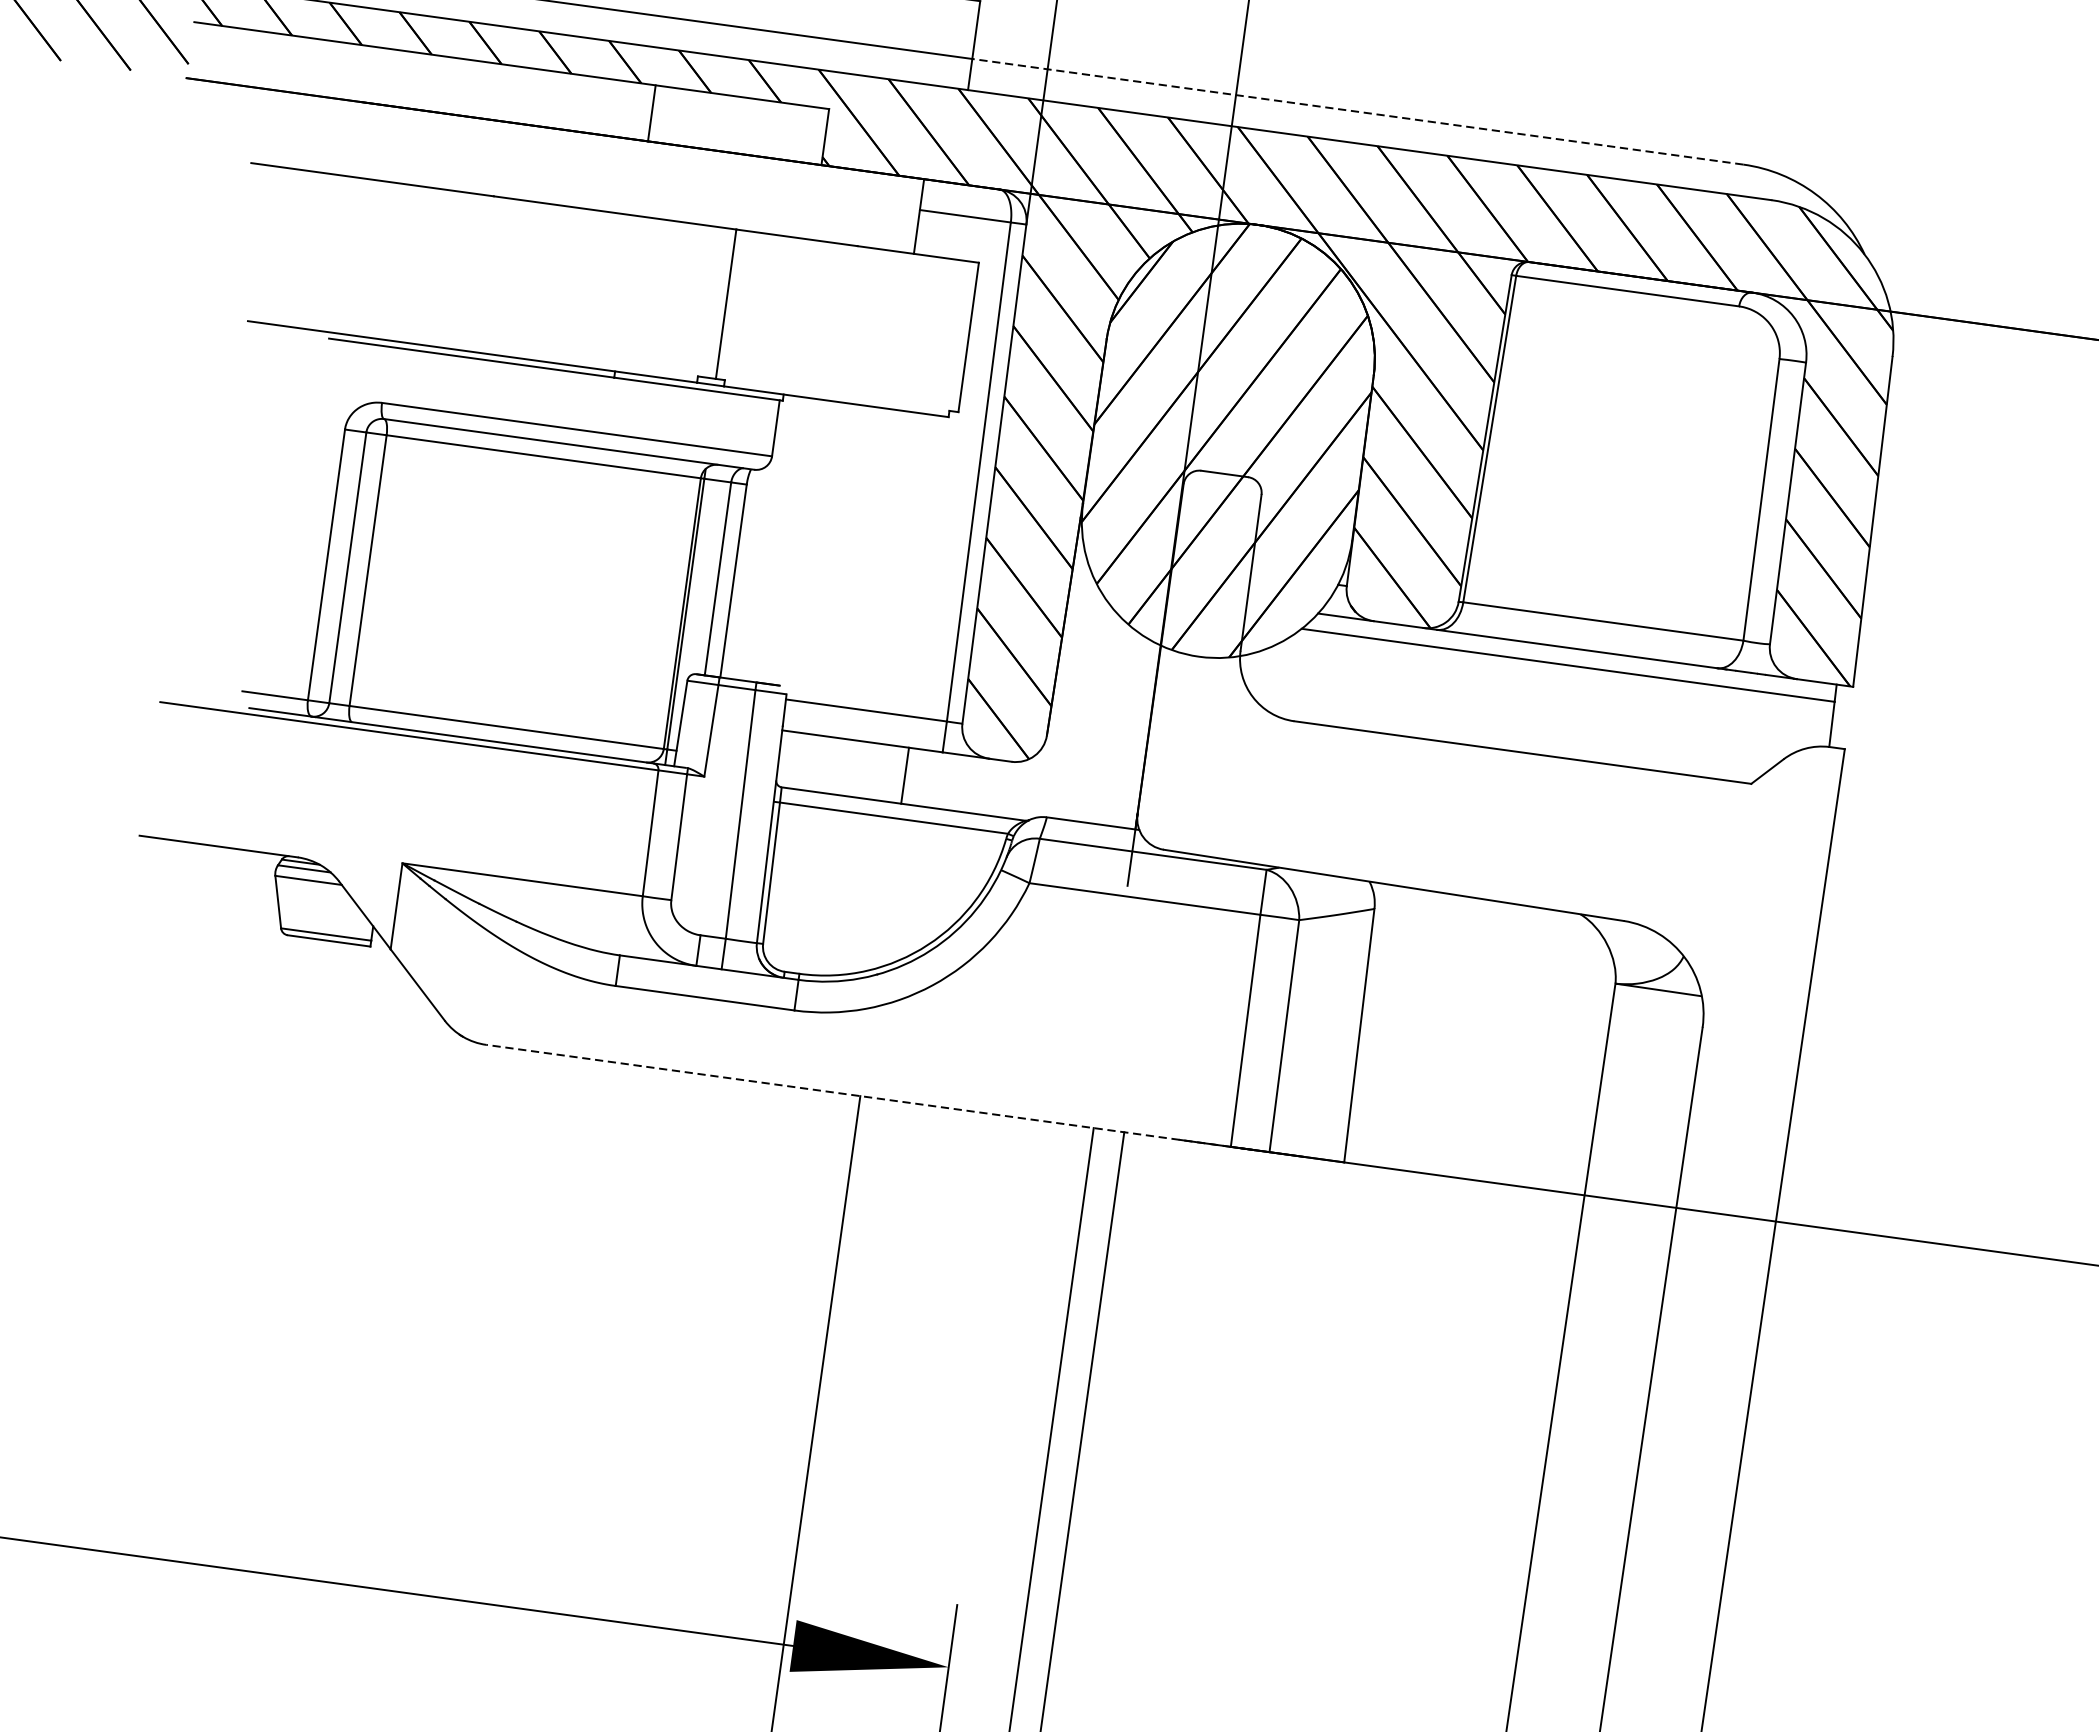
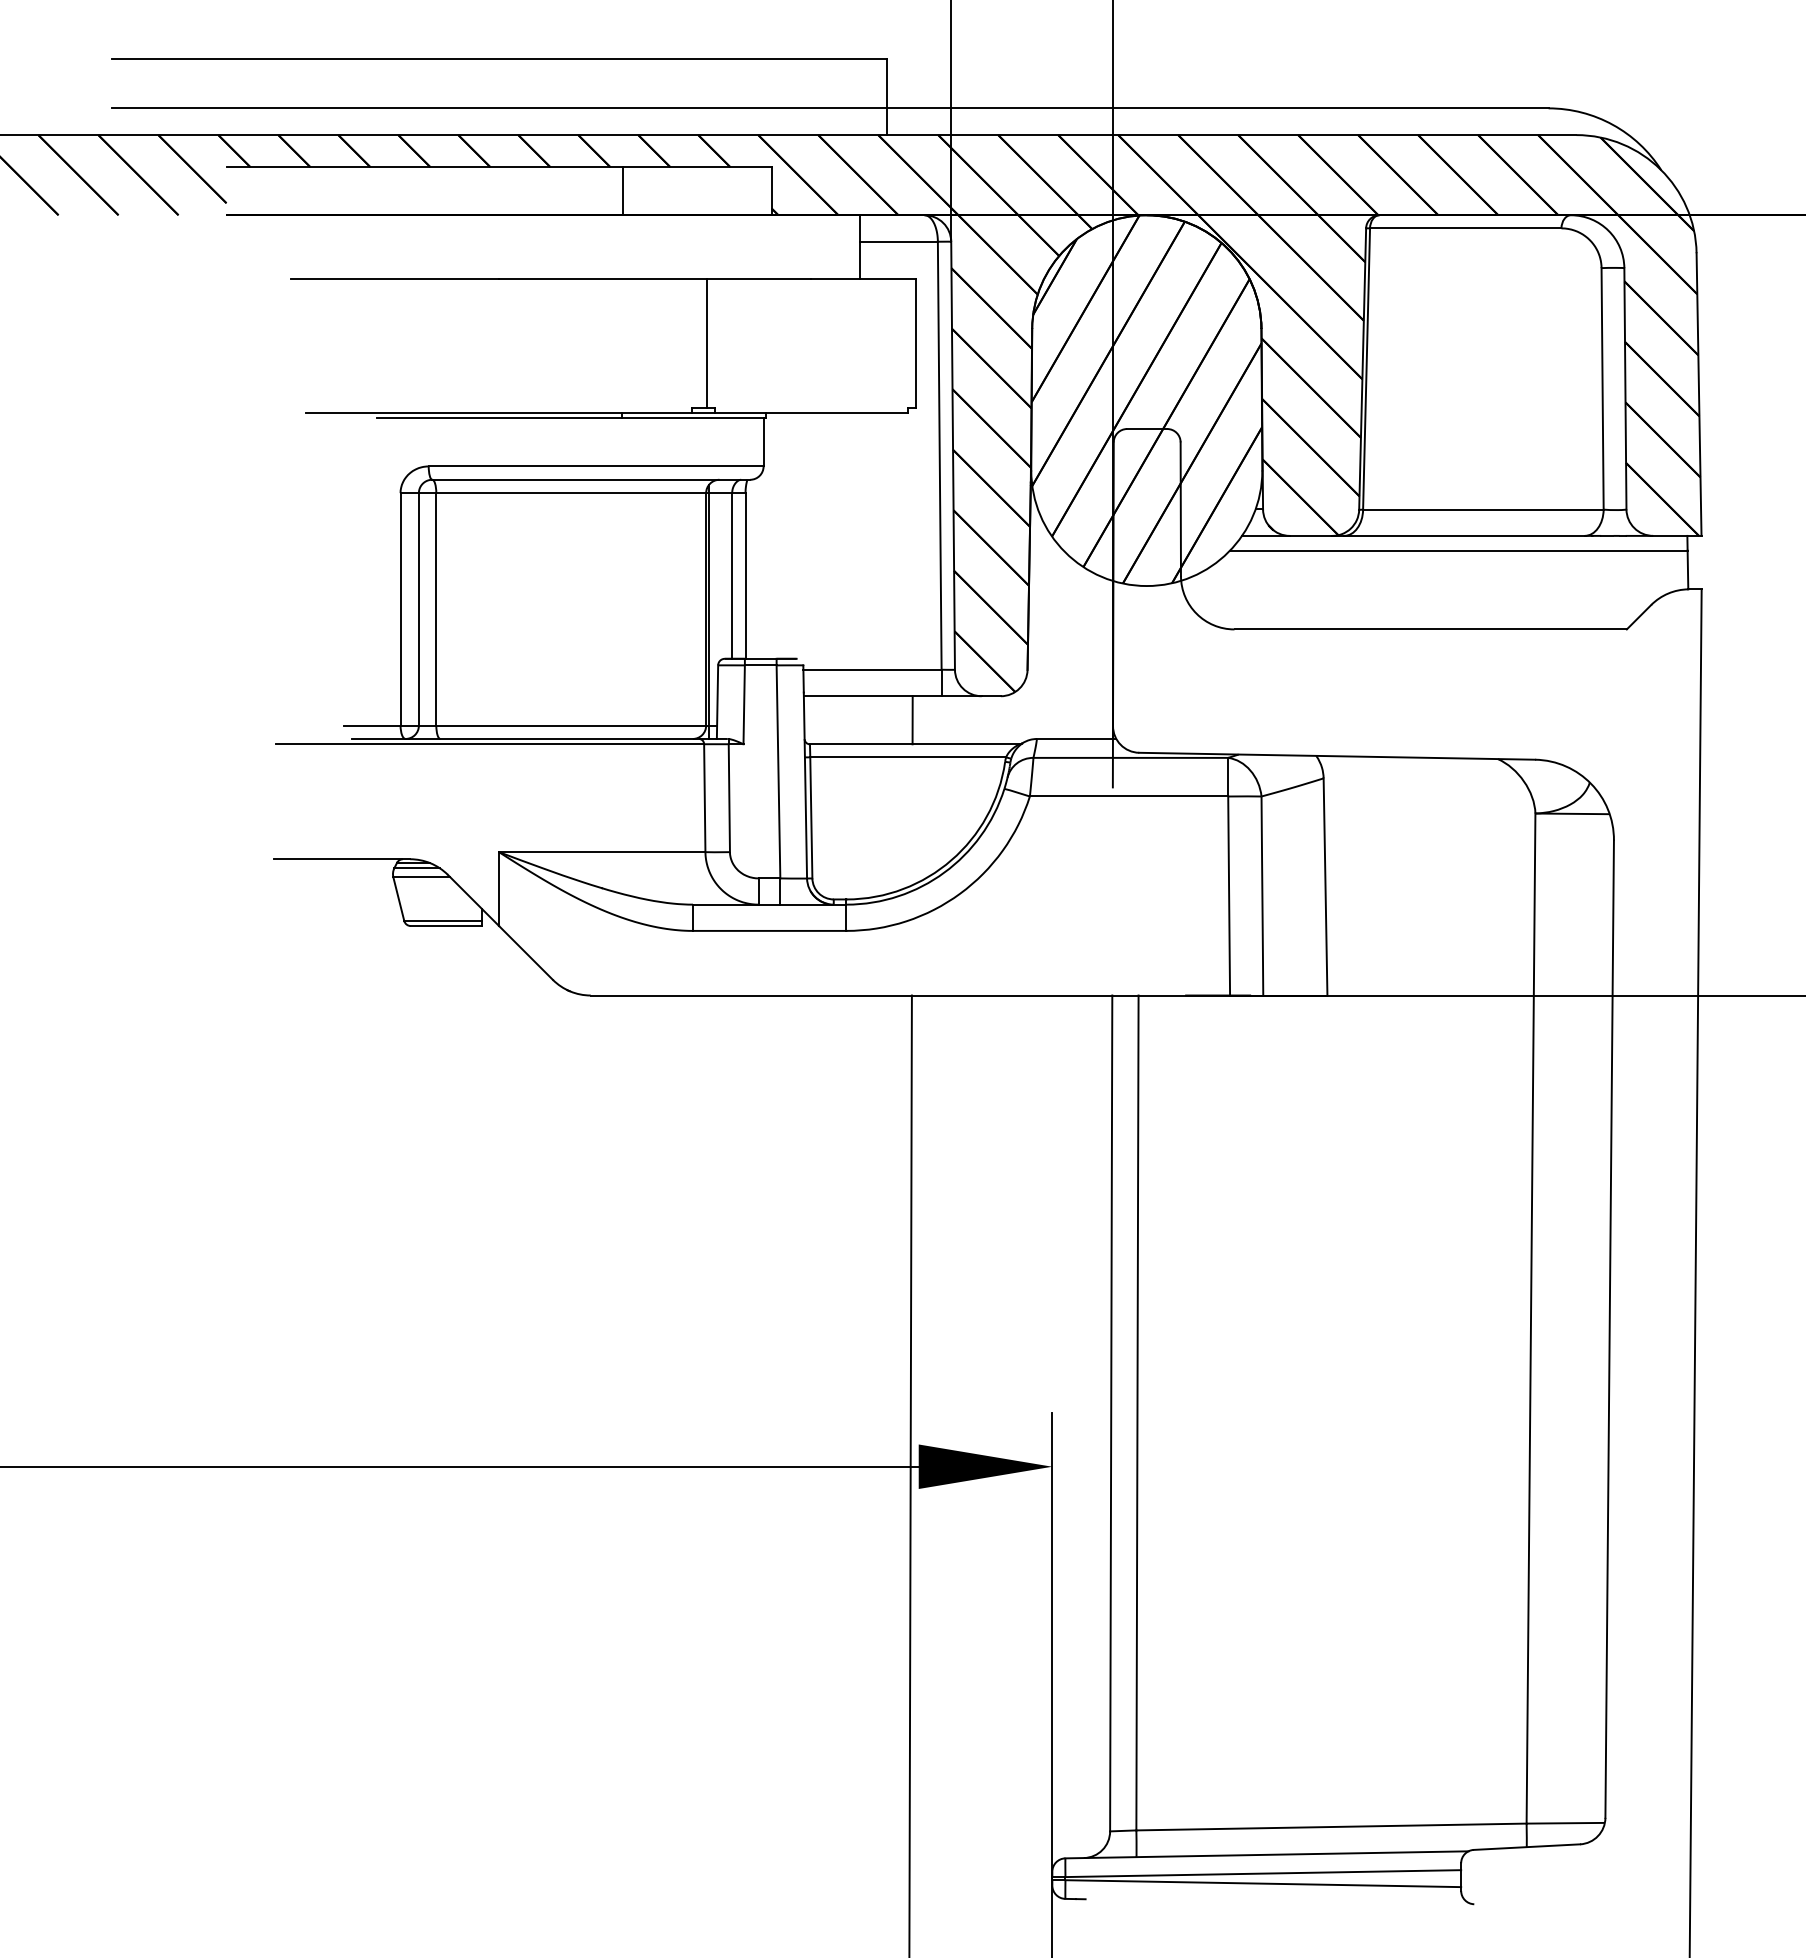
line: (1357, 111) -> (1217, 108), dashed -> solid
line: (858, 1095) -> (910, 995), dashed -> solid

